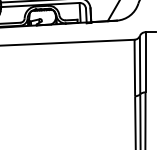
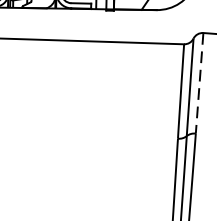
line: (145, 62) -> (199, 83), solid -> dashed

